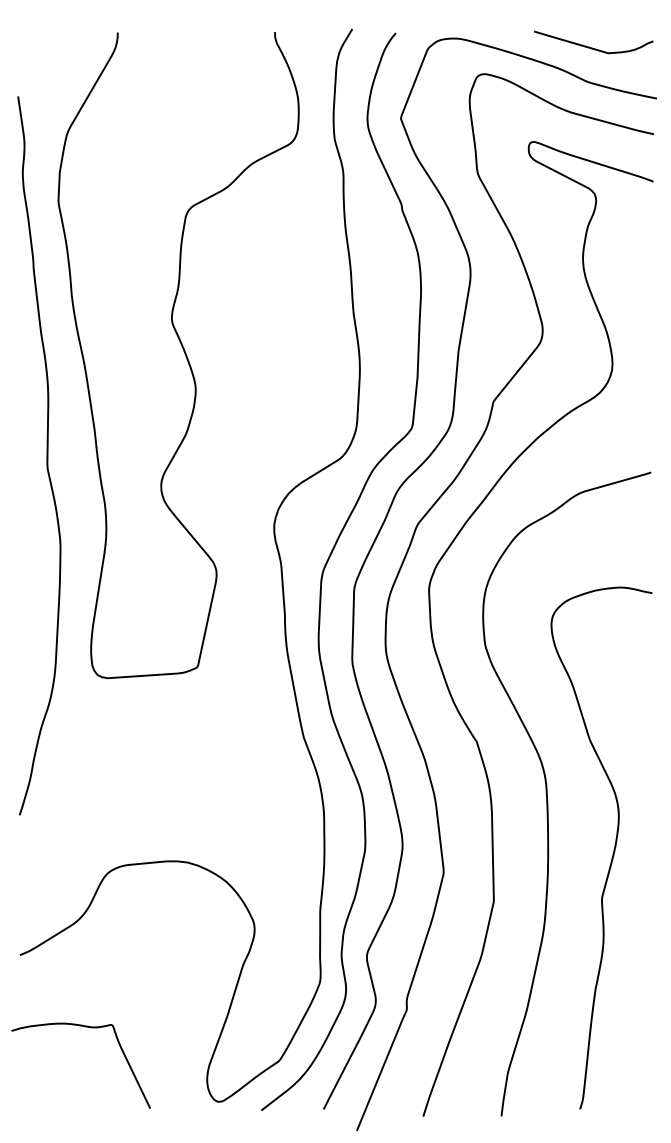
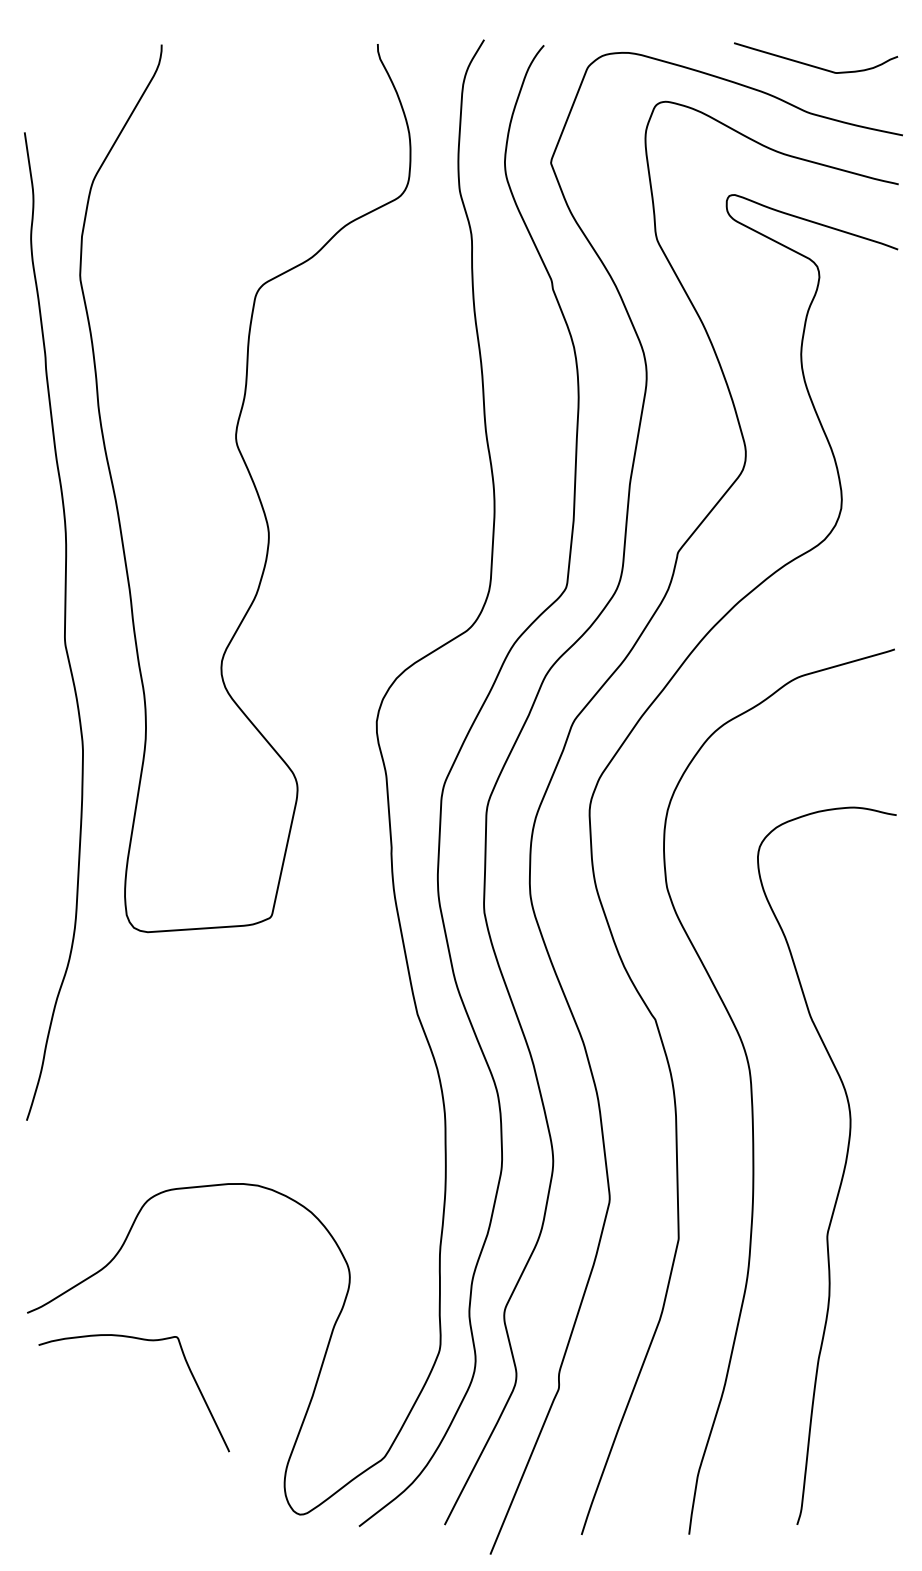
curve: (87, 1027) -> (142, 1340), moved

